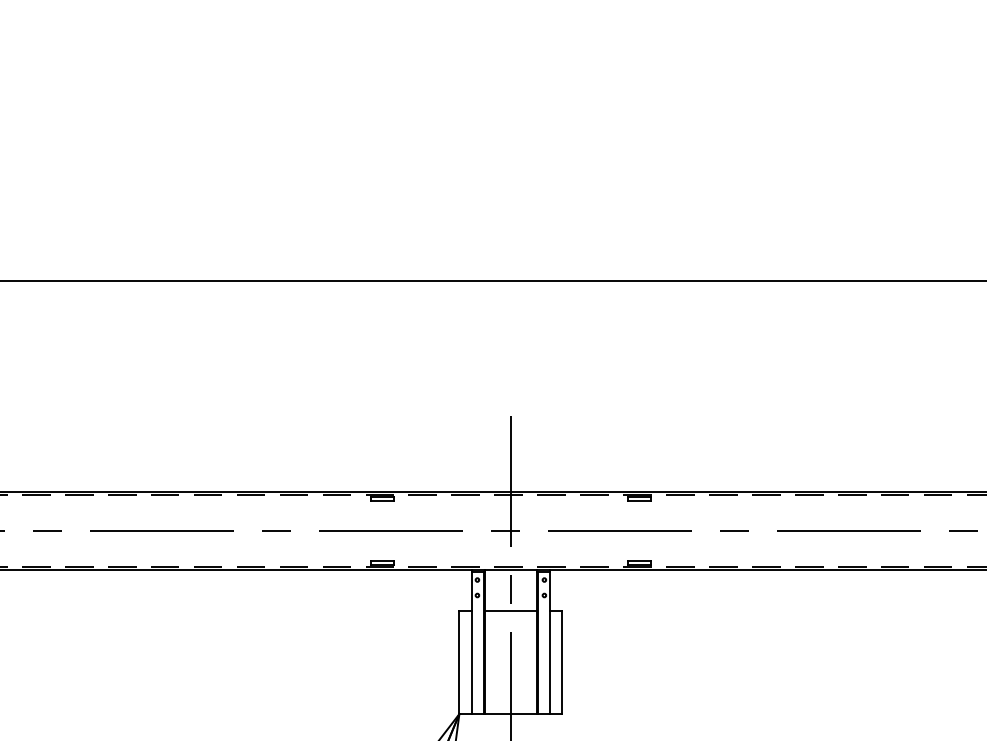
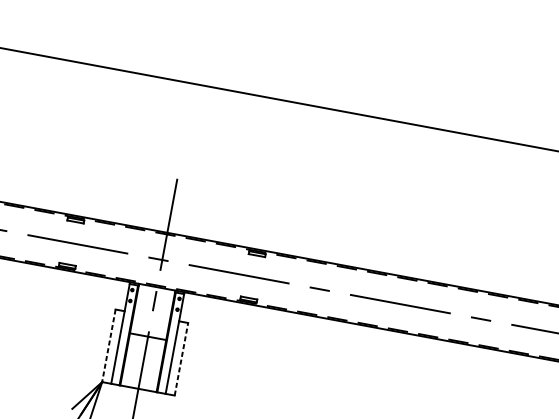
line: (510, 610) -> (147, 336), moved
line: (459, 662) -> (108, 345), solid -> dashed
line: (562, 662) -> (181, 359), solid -> dashed

